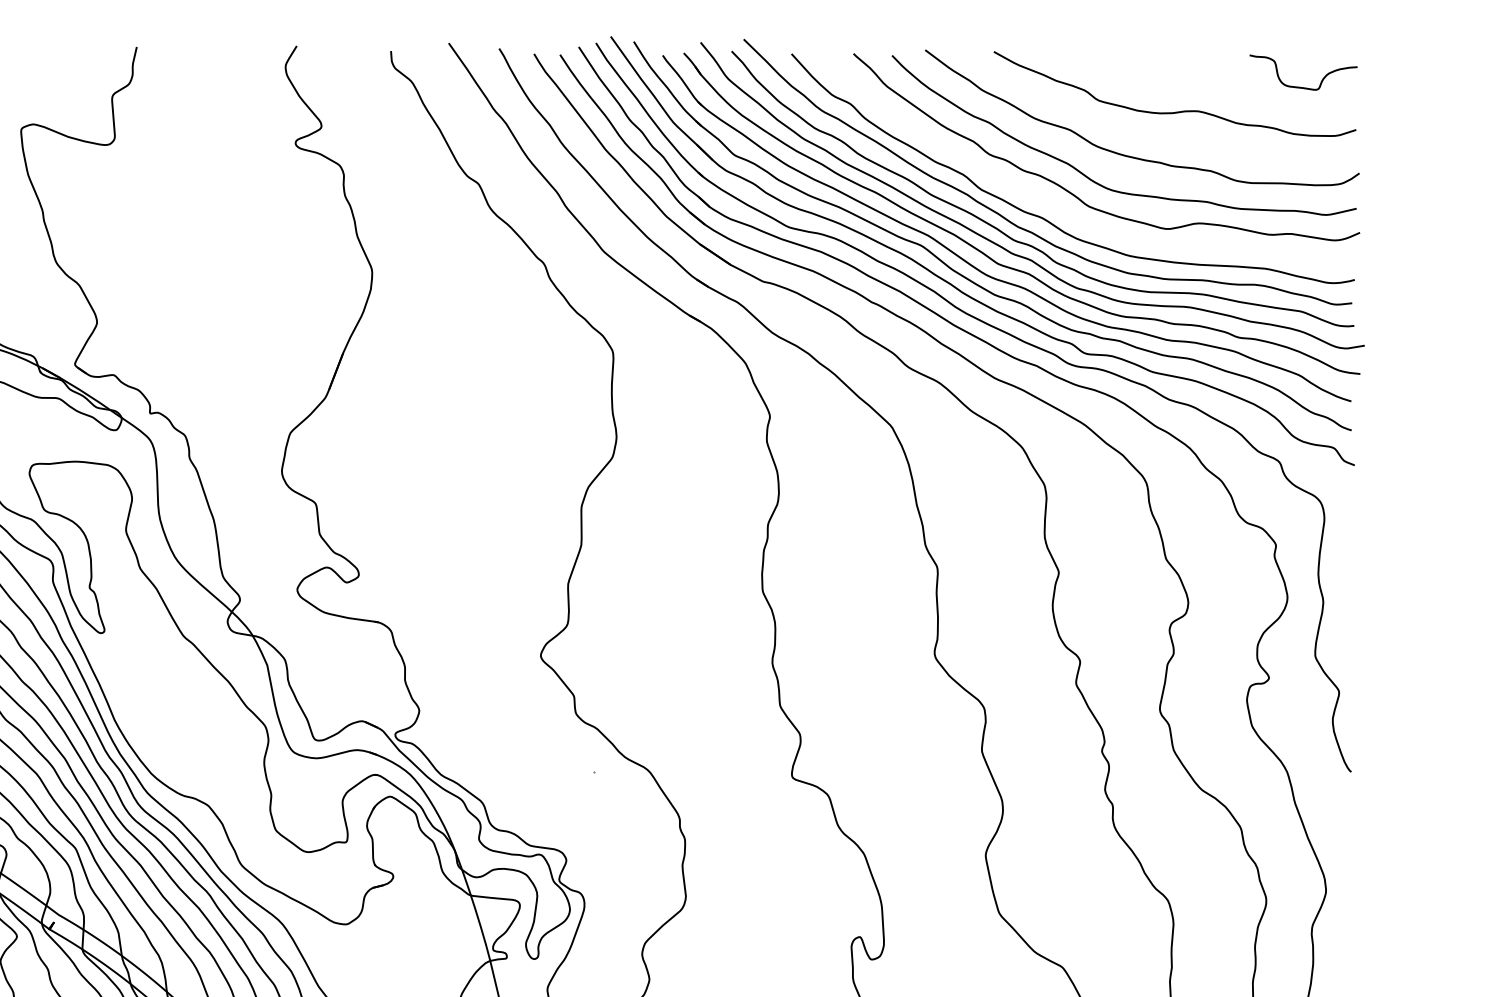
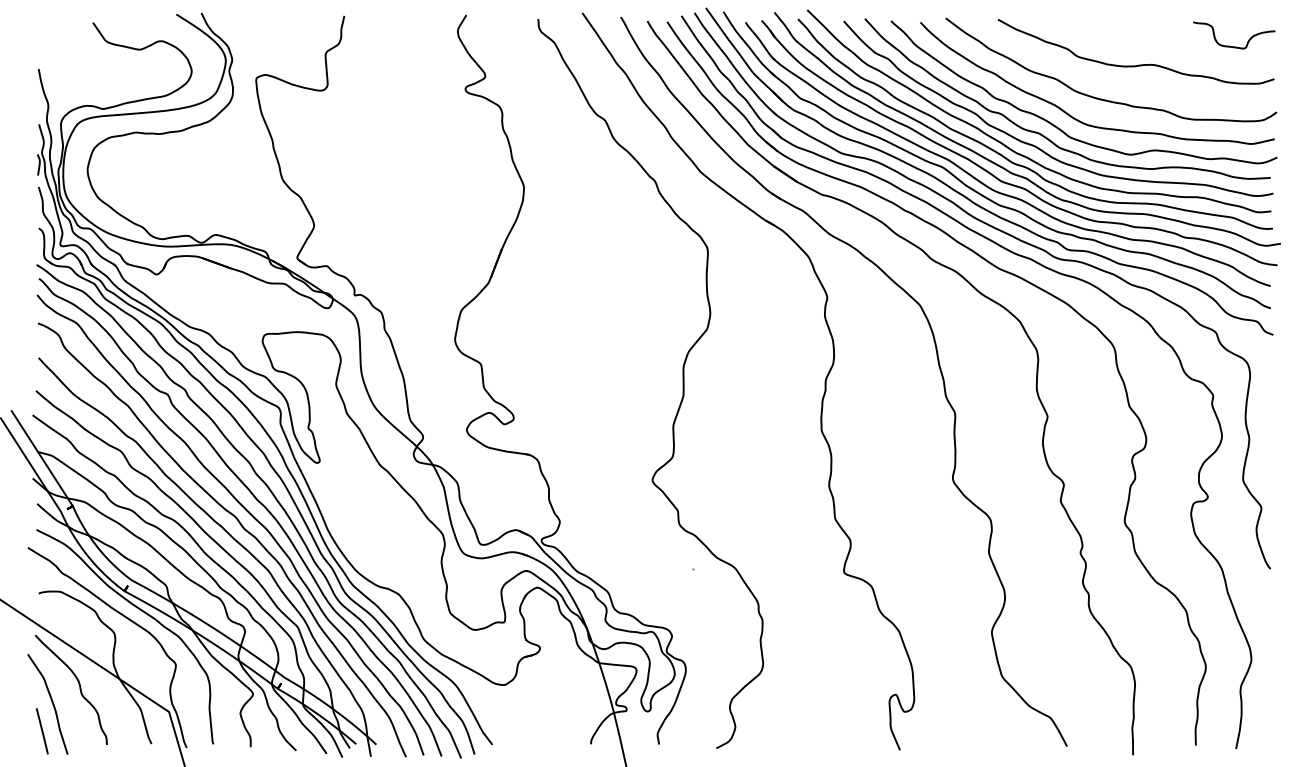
curve: (1054, 203) -> (1044, 135), added

